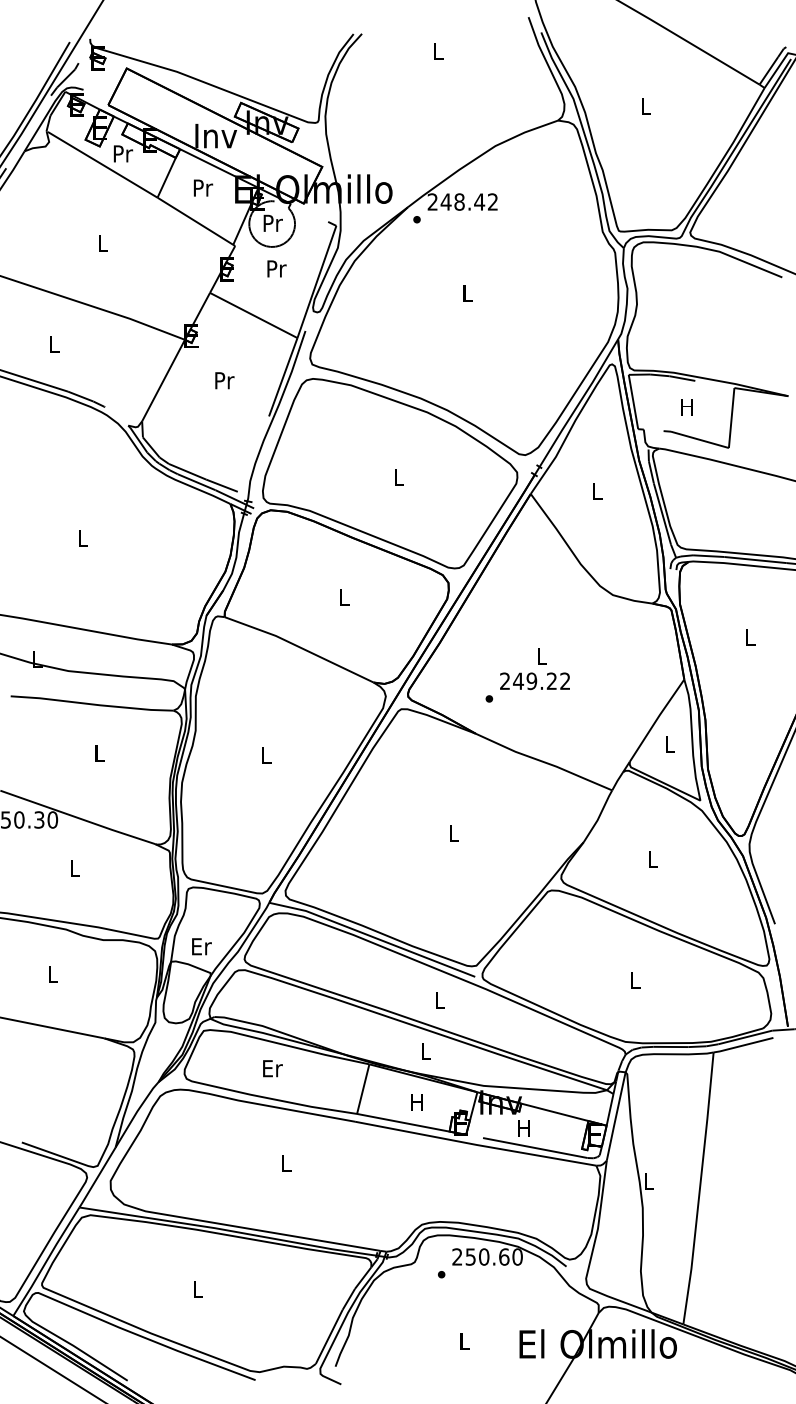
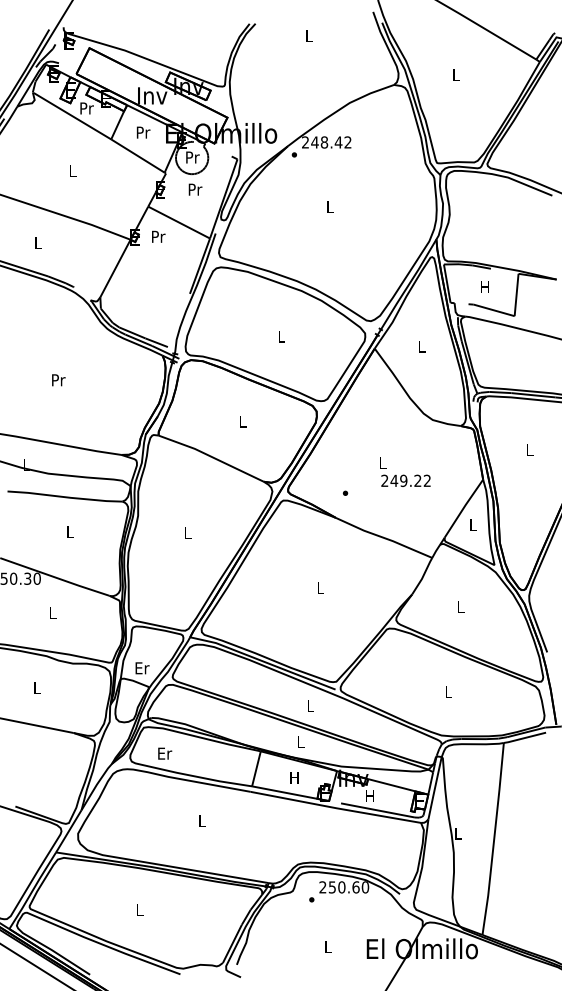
text: (224, 380) -> (158, 236), moved
text: (82, 538) -> (58, 380), L -> Pr
text: (534, 681) -> (405, 481), moved
text: (272, 1068) -> (164, 753), moved

